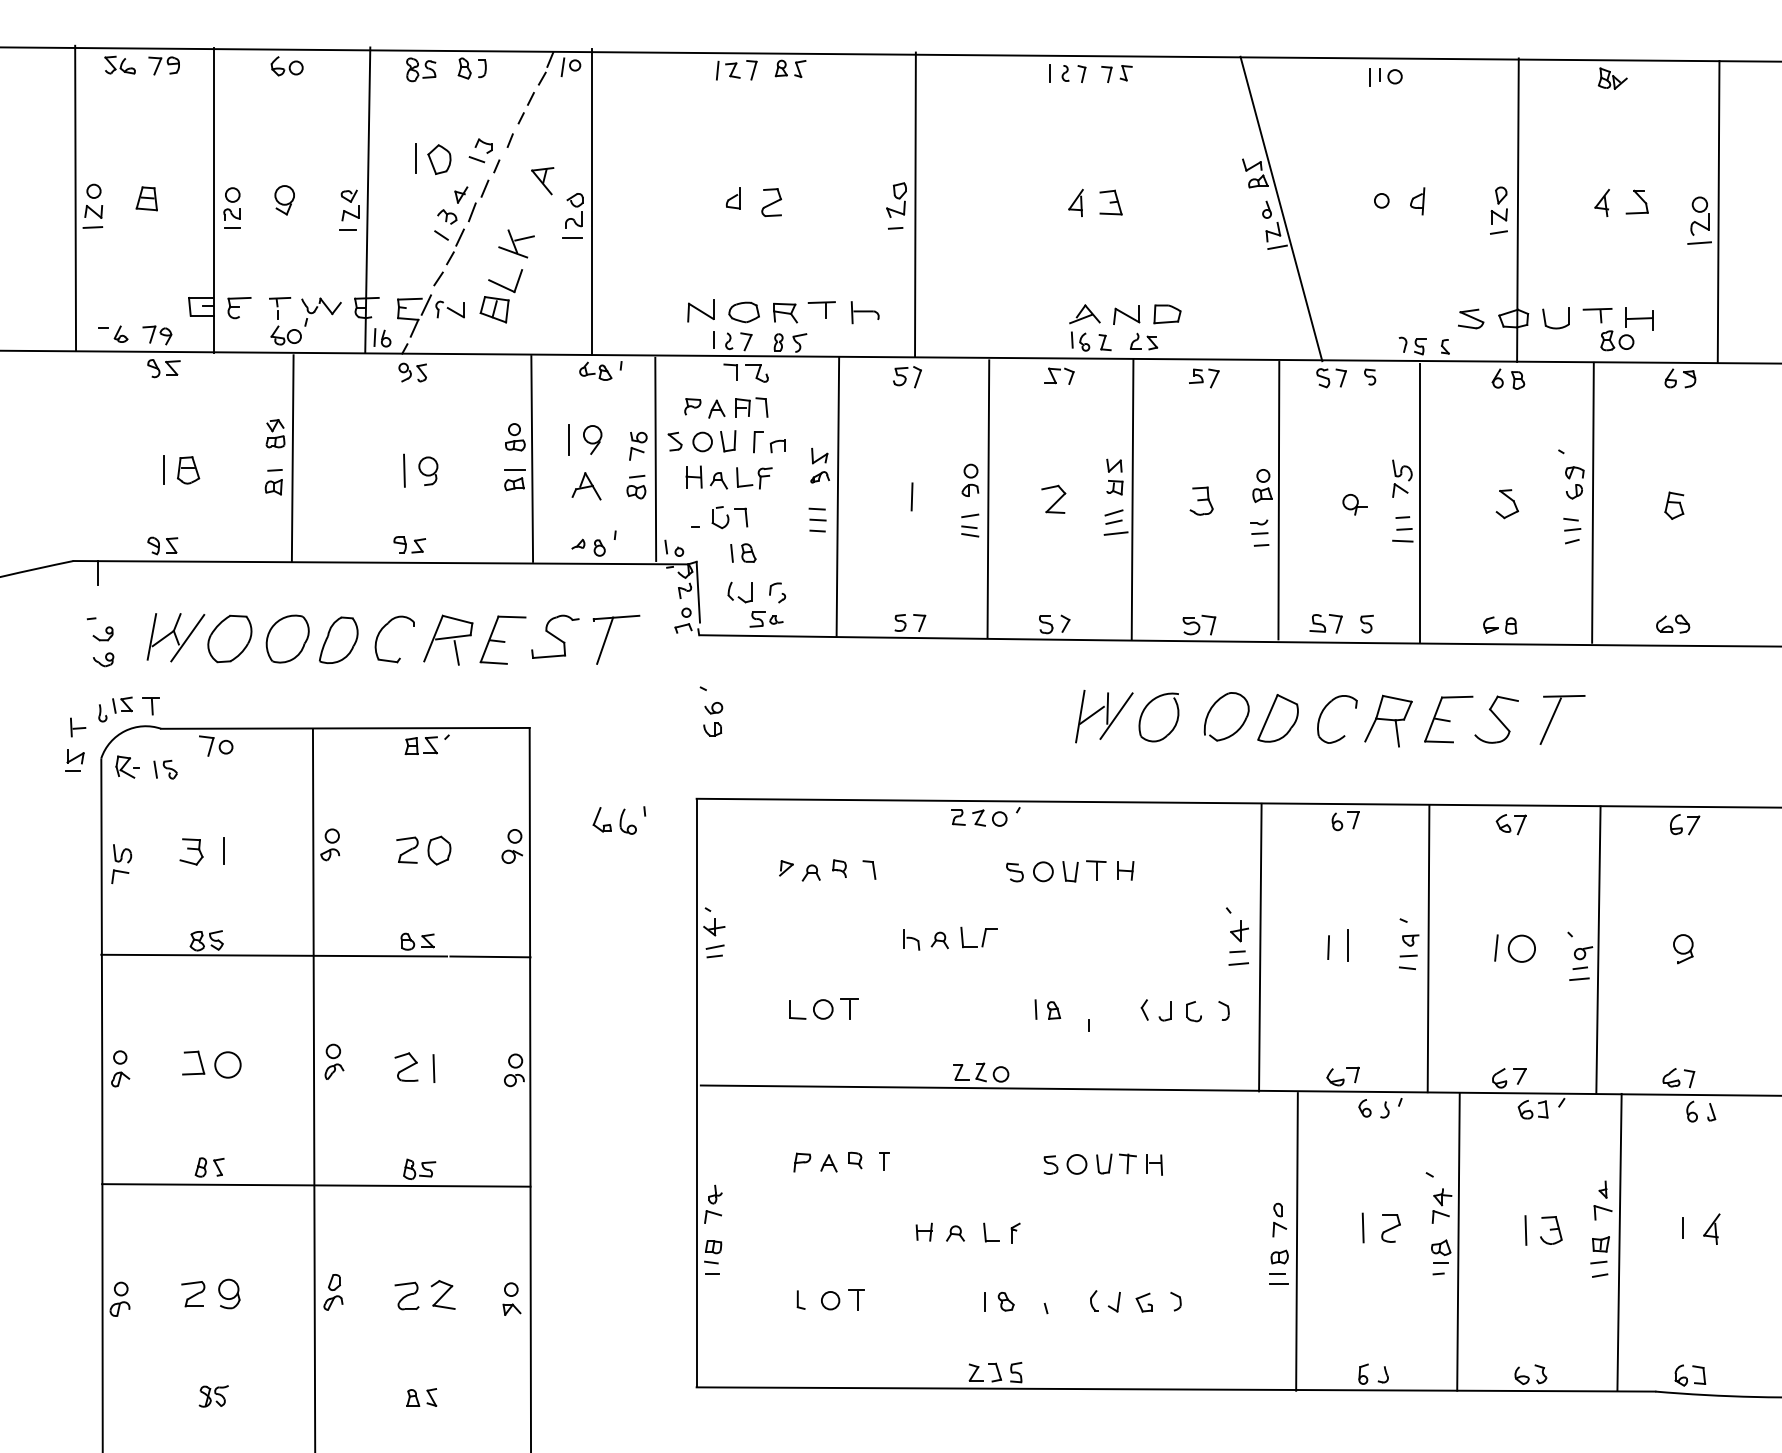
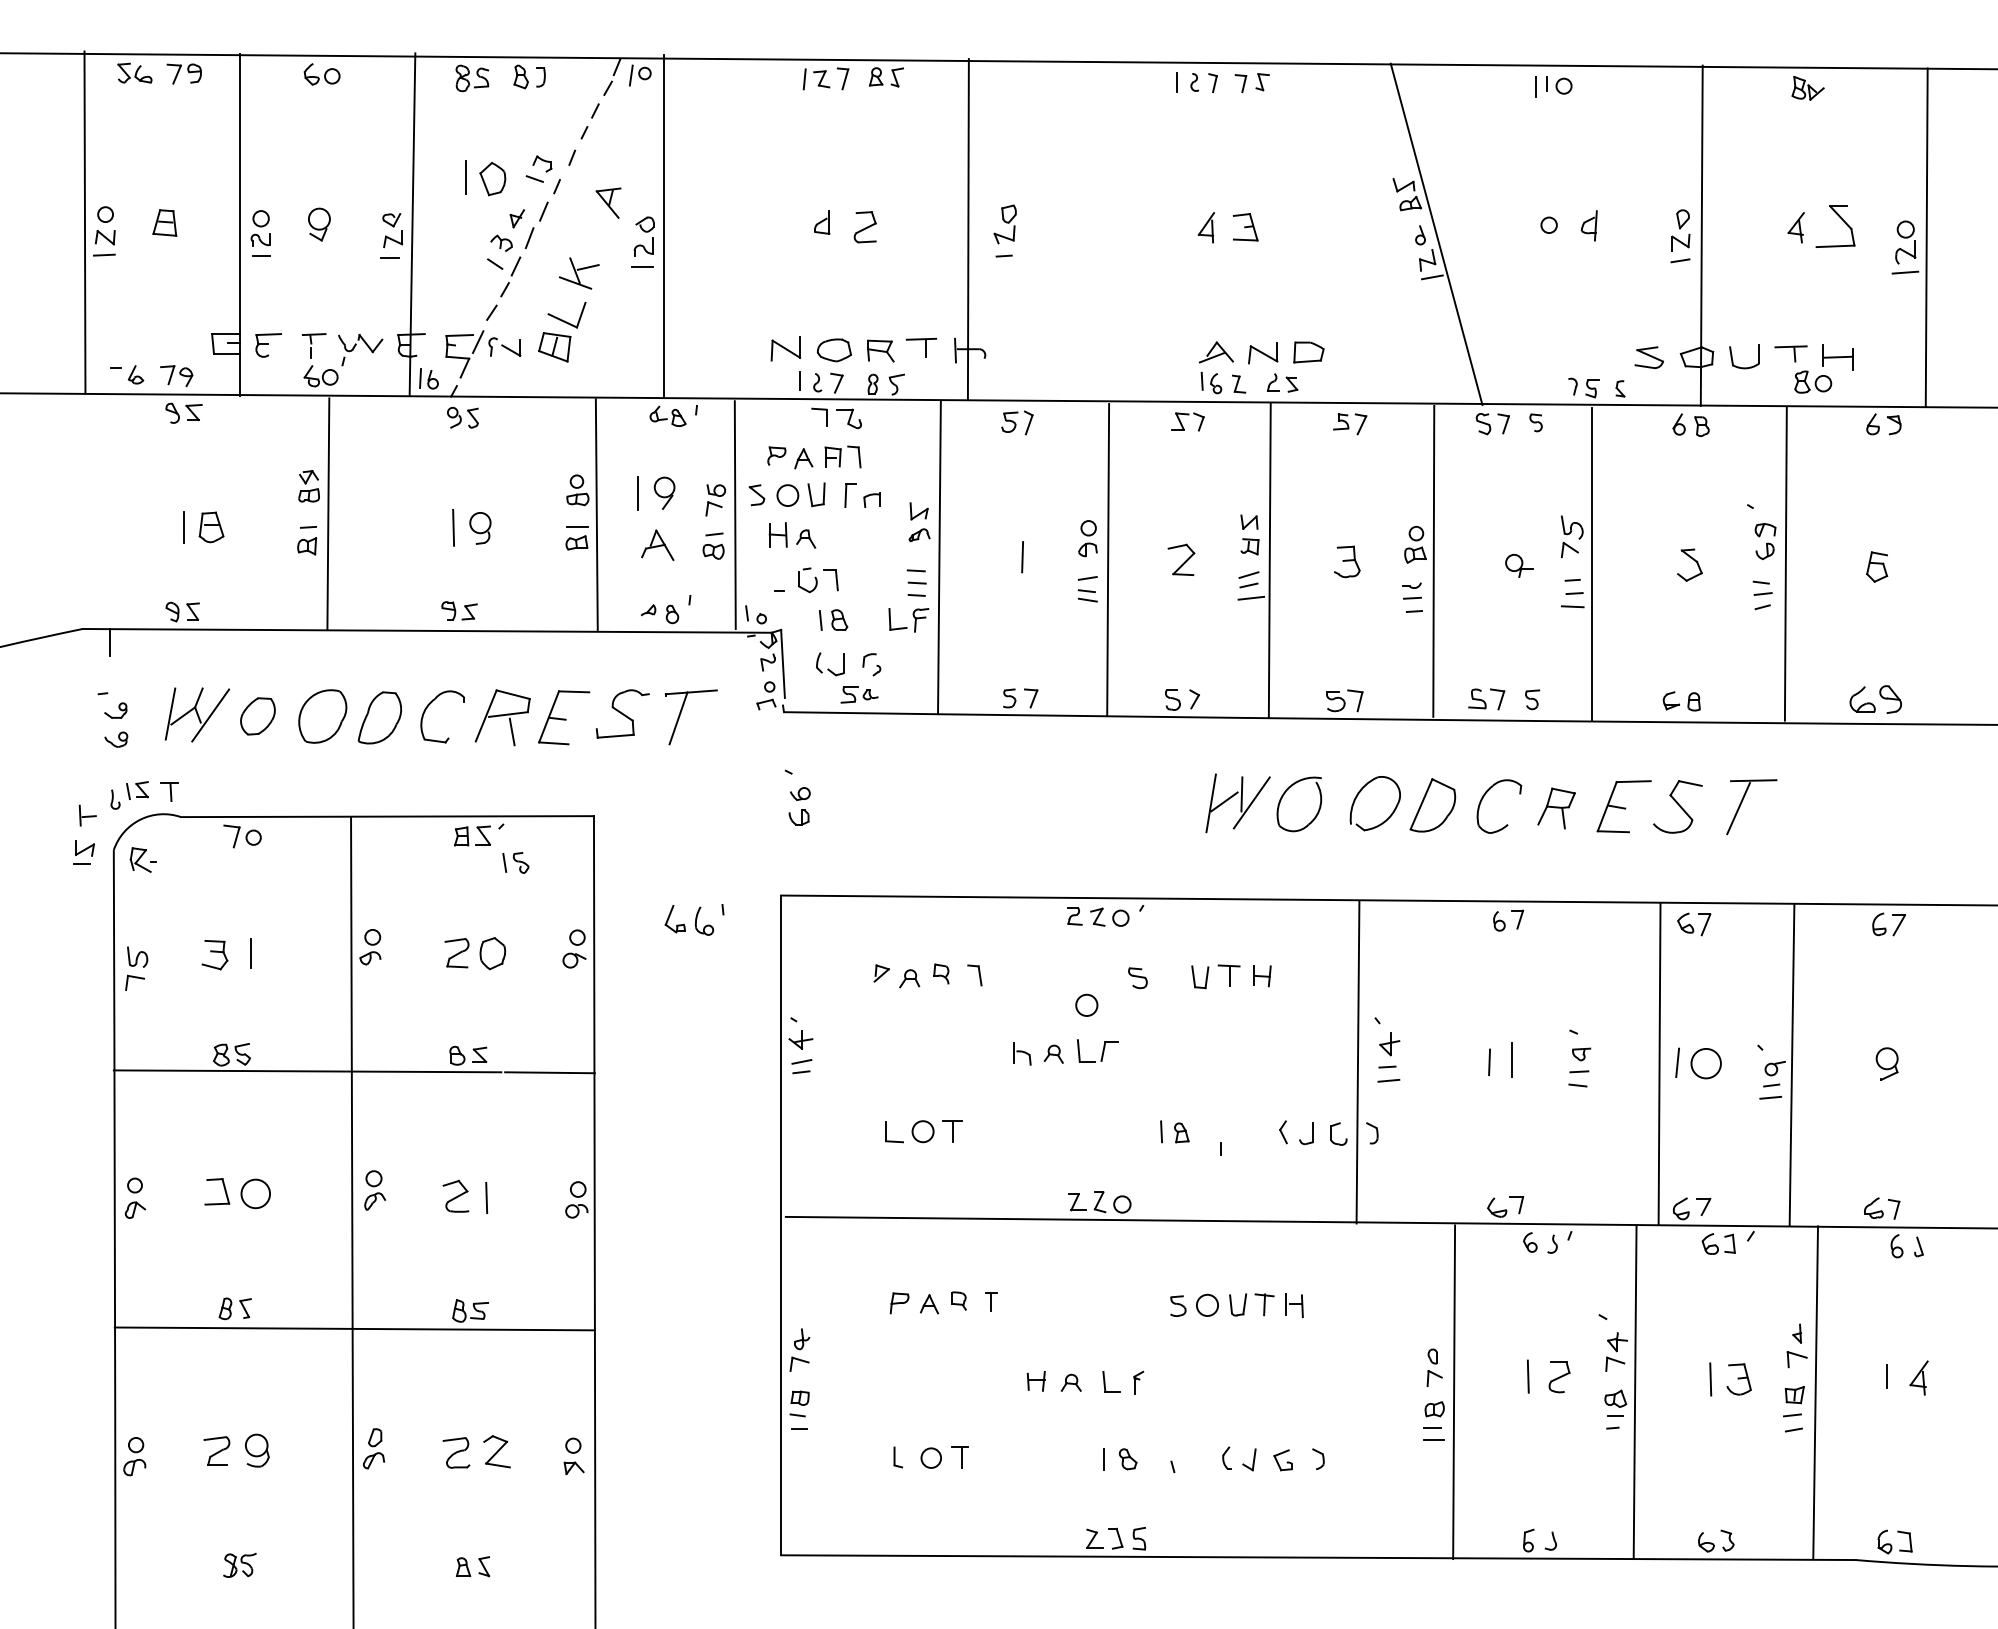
part: (1637, 201) -> (1835, 226), size x1.6
line: (914, 204) -> (967, 229), moved
part: (754, 478) -> (908, 620), moved
part: (1672, 623) -> (1875, 699), size x1.4
part: (229, 639) -> (257, 716), size x0.7
part: (1388, 721) -> (1556, 808), size x0.7
part: (165, 769) -> (515, 862), moved
circle: (1043, 871) -> (1086, 1004), moved
line: (1259, 947) -> (1357, 1062), moved
line: (1428, 948) -> (1659, 1063), moved

